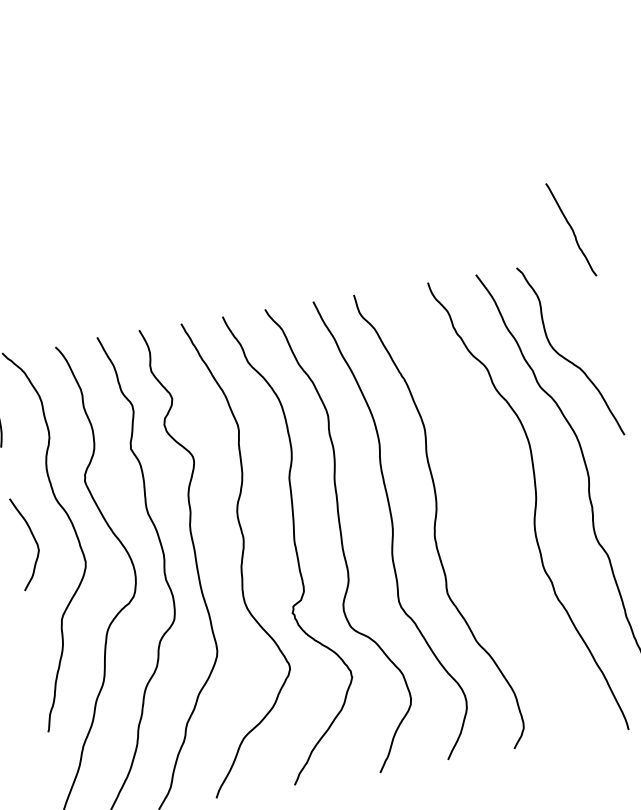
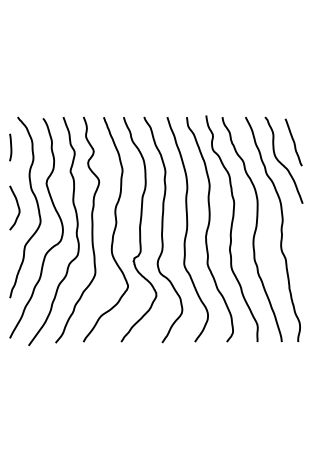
line: (570, 229) -> (293, 142), moved
curve: (484, 511) -> (231, 228), added

